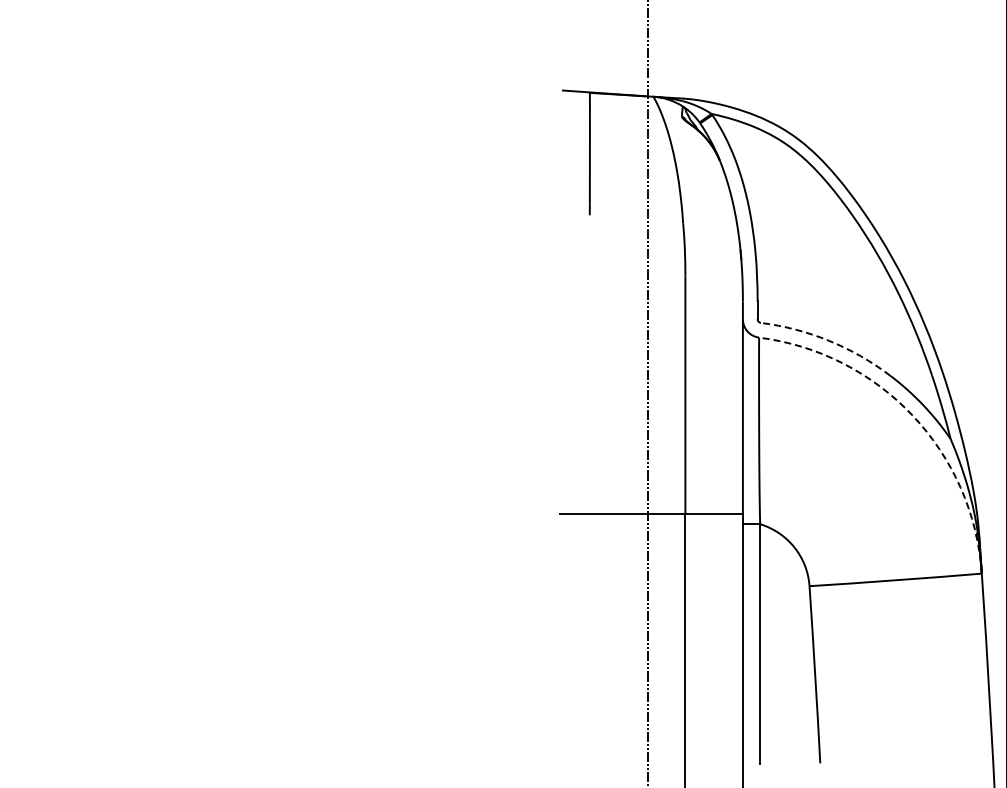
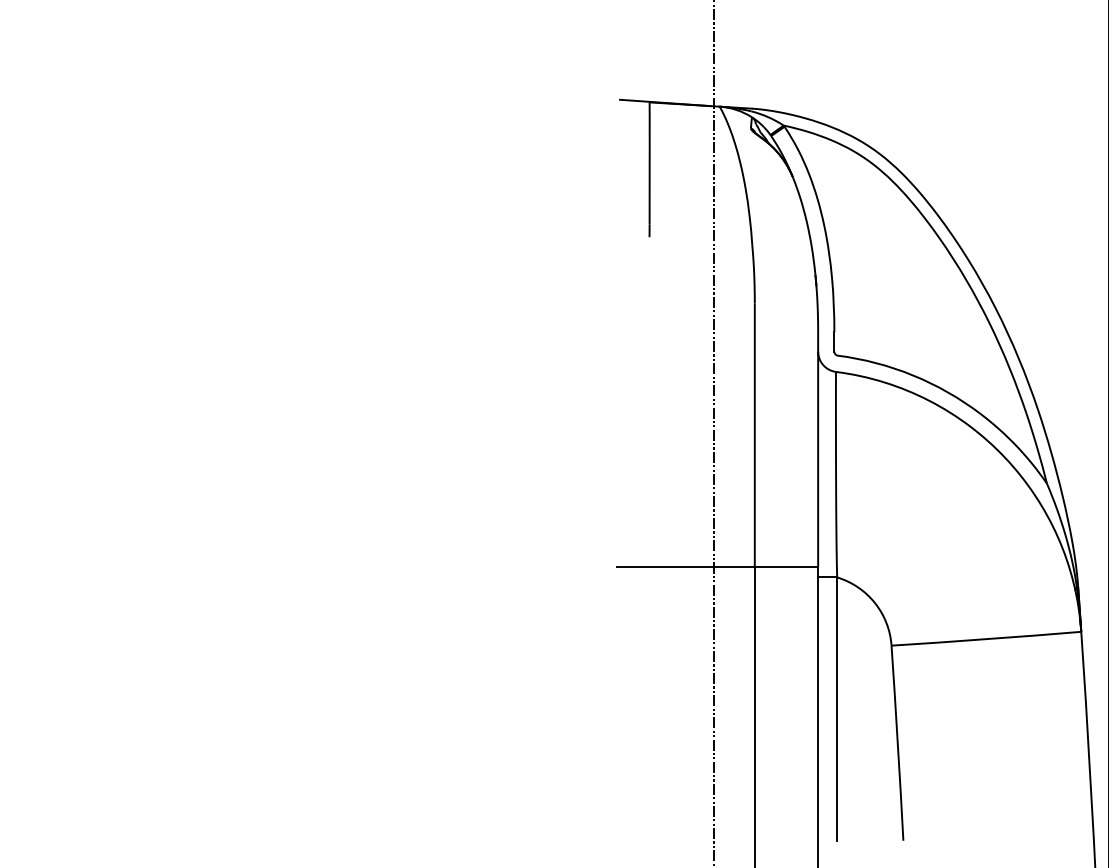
arc: (829, 340) -> (913, 375), dashed -> solid
arc: (912, 415) -> (1004, 457), dashed -> solid

